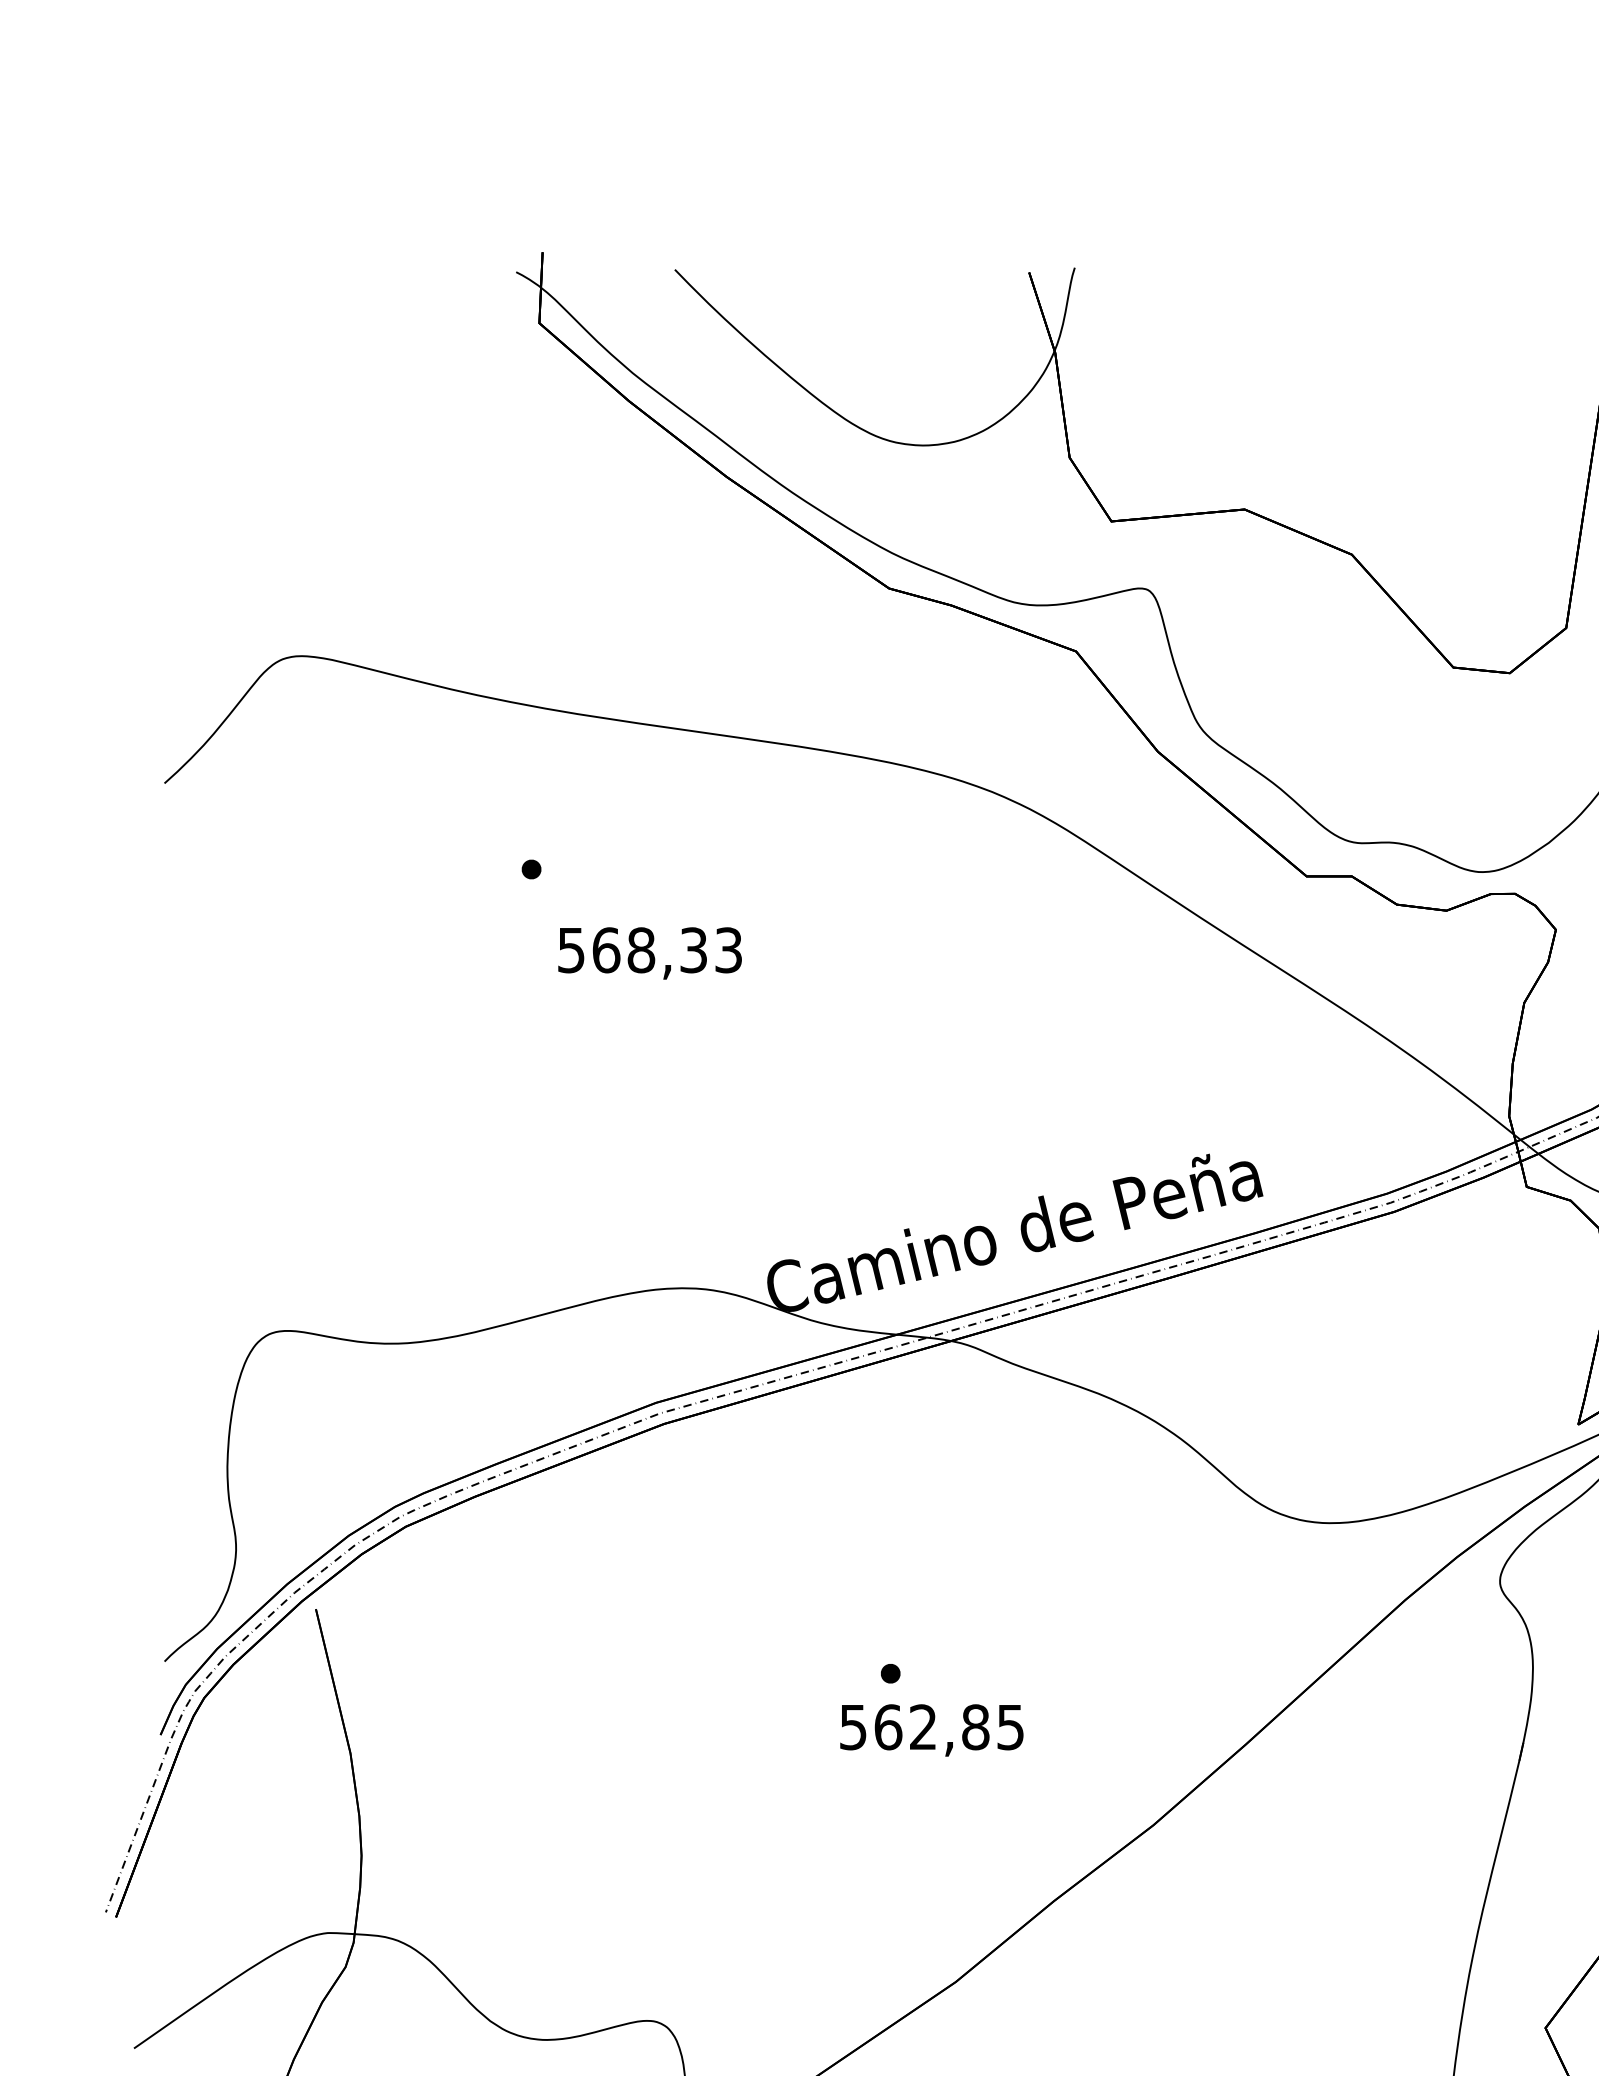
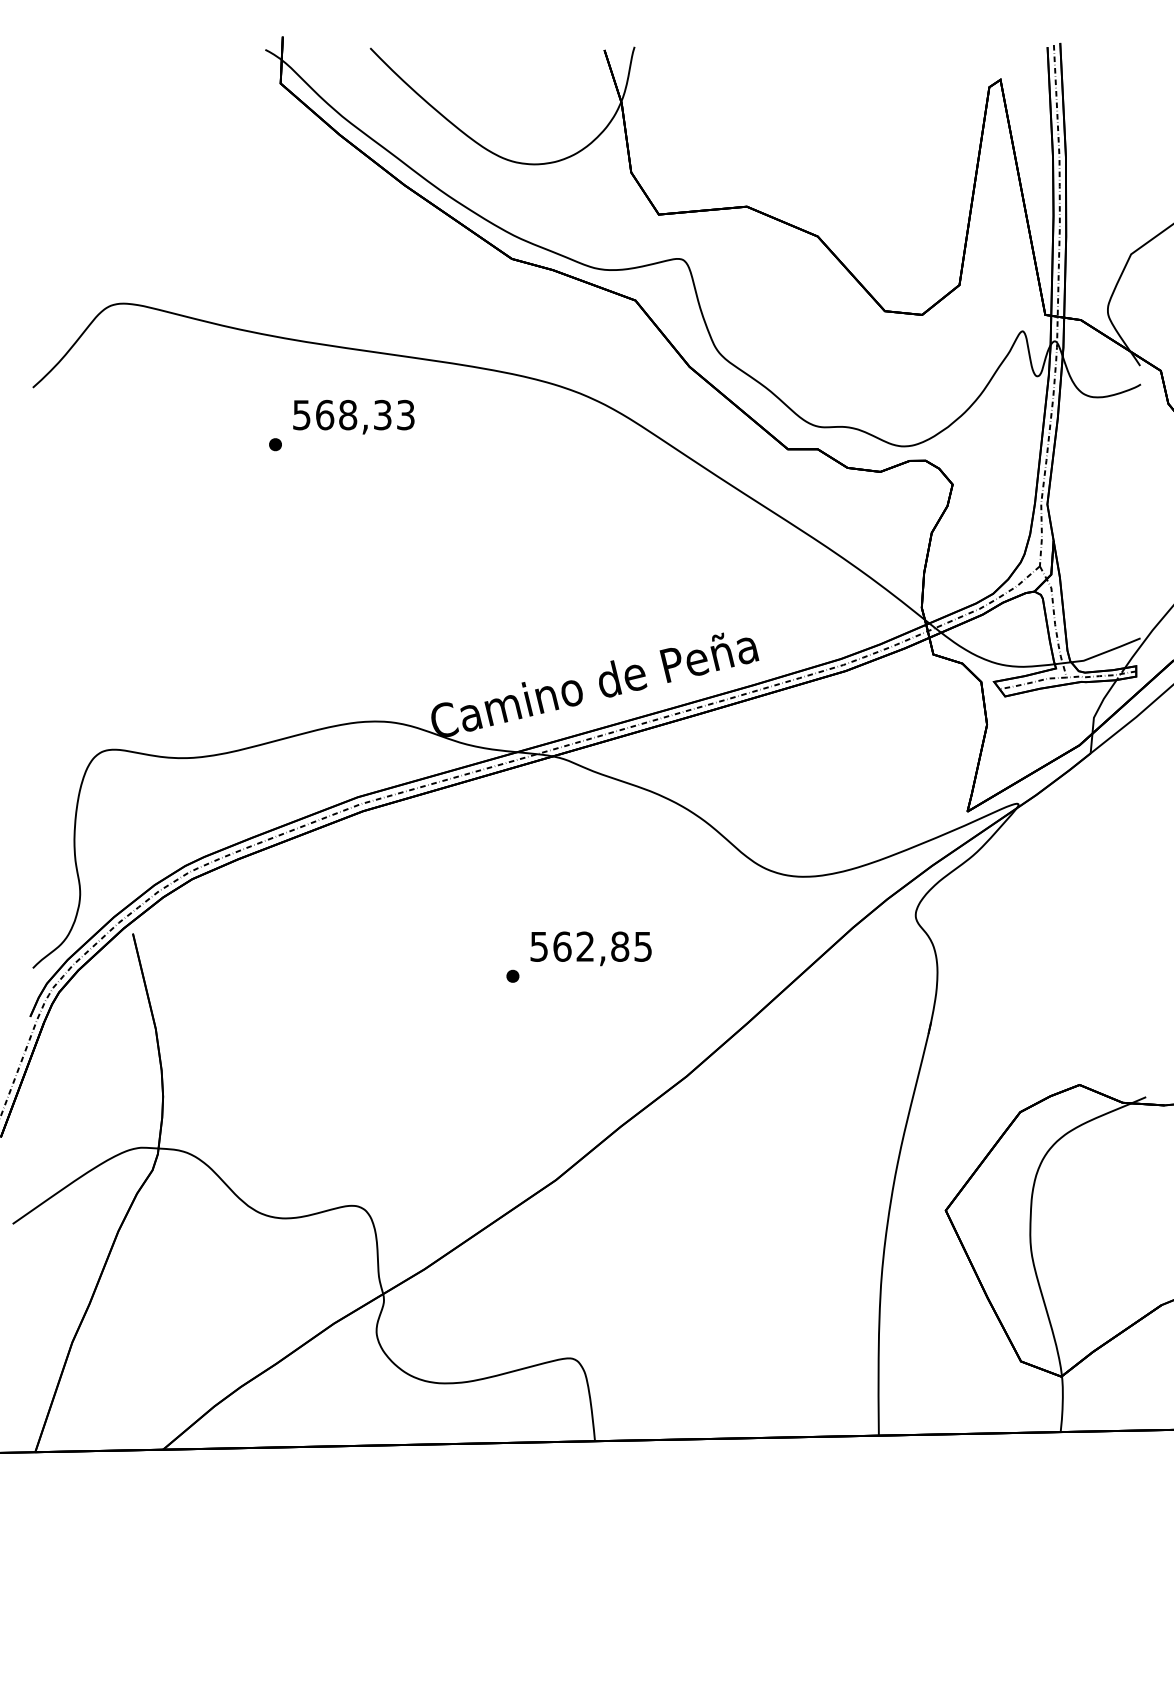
text: (649, 953) -> (353, 417), moved
text: (930, 1729) -> (590, 948), moved

